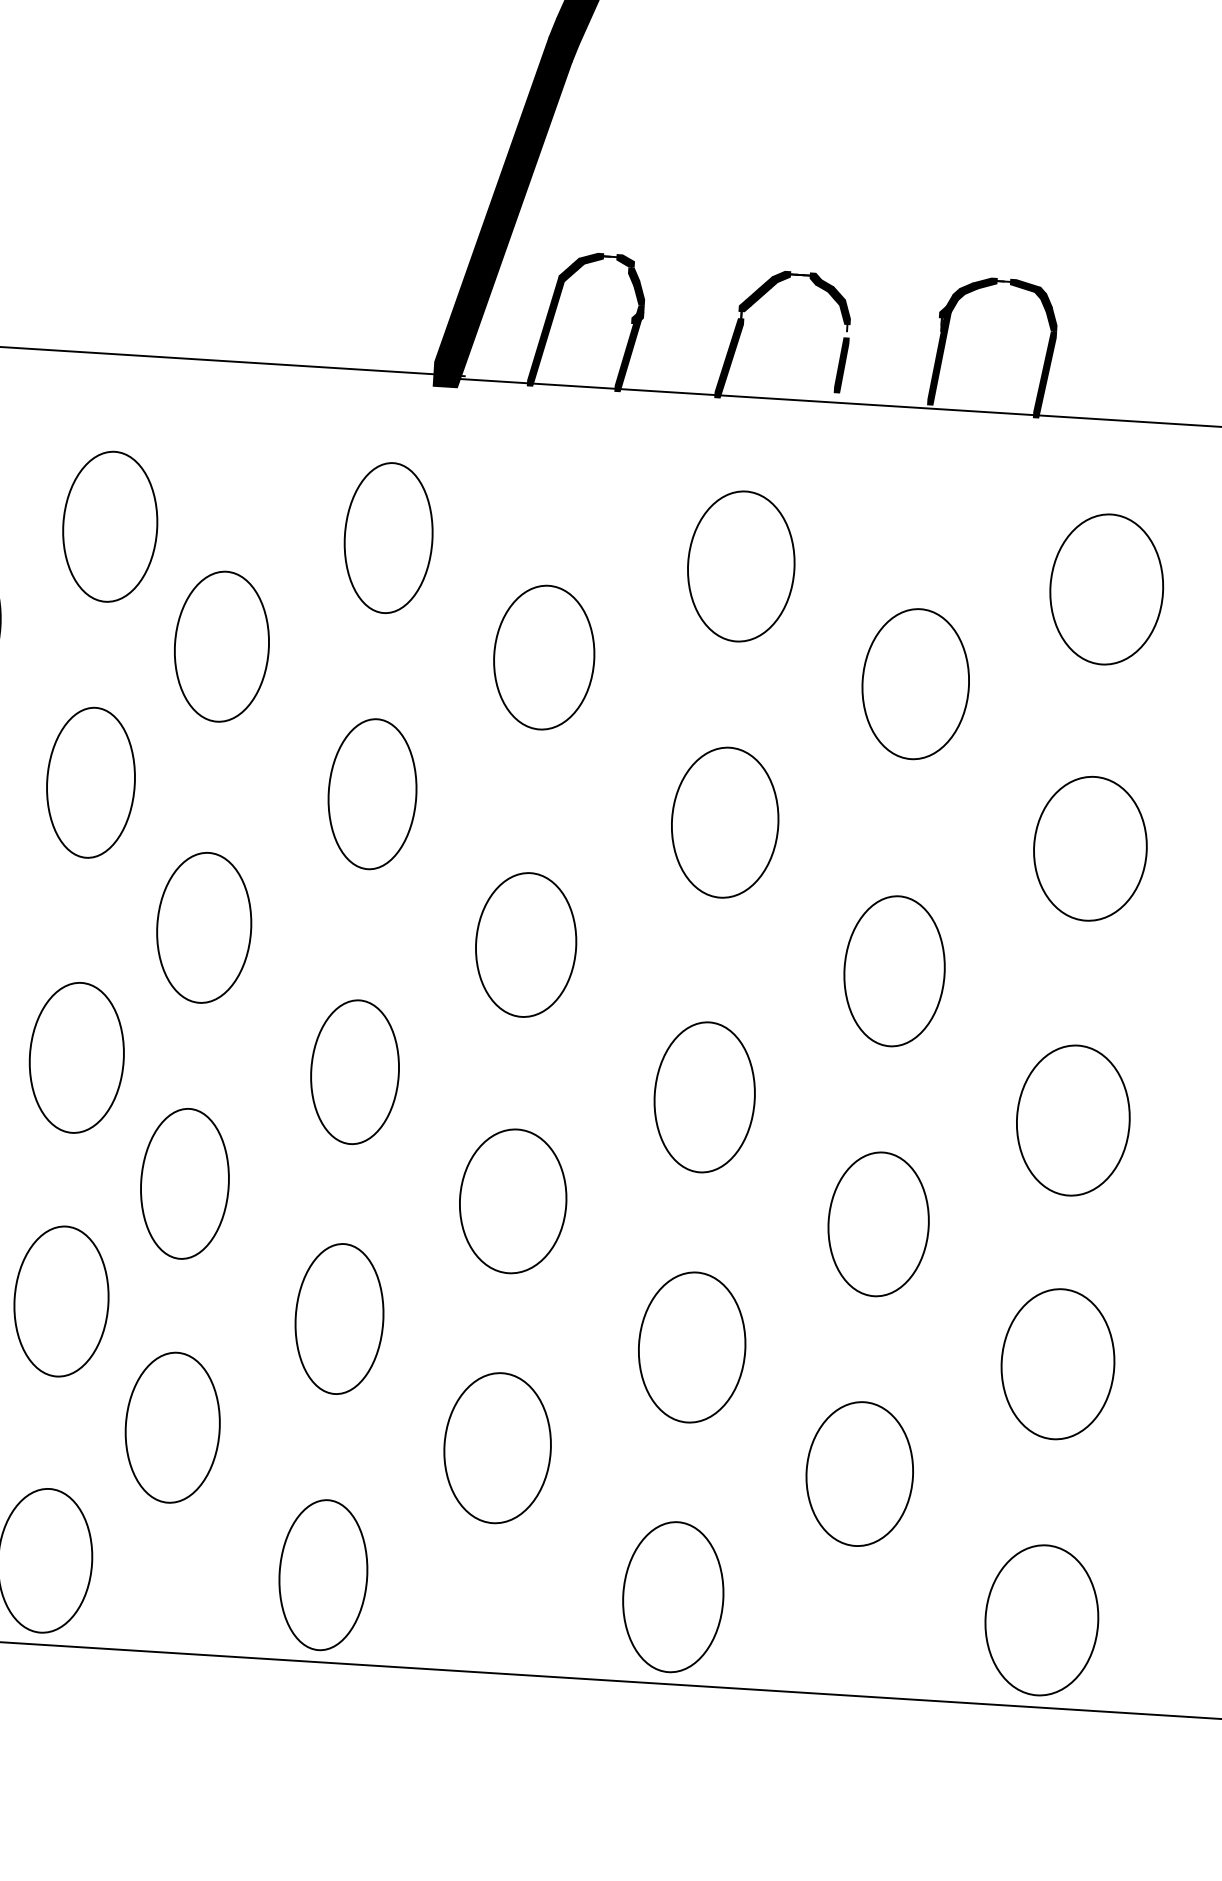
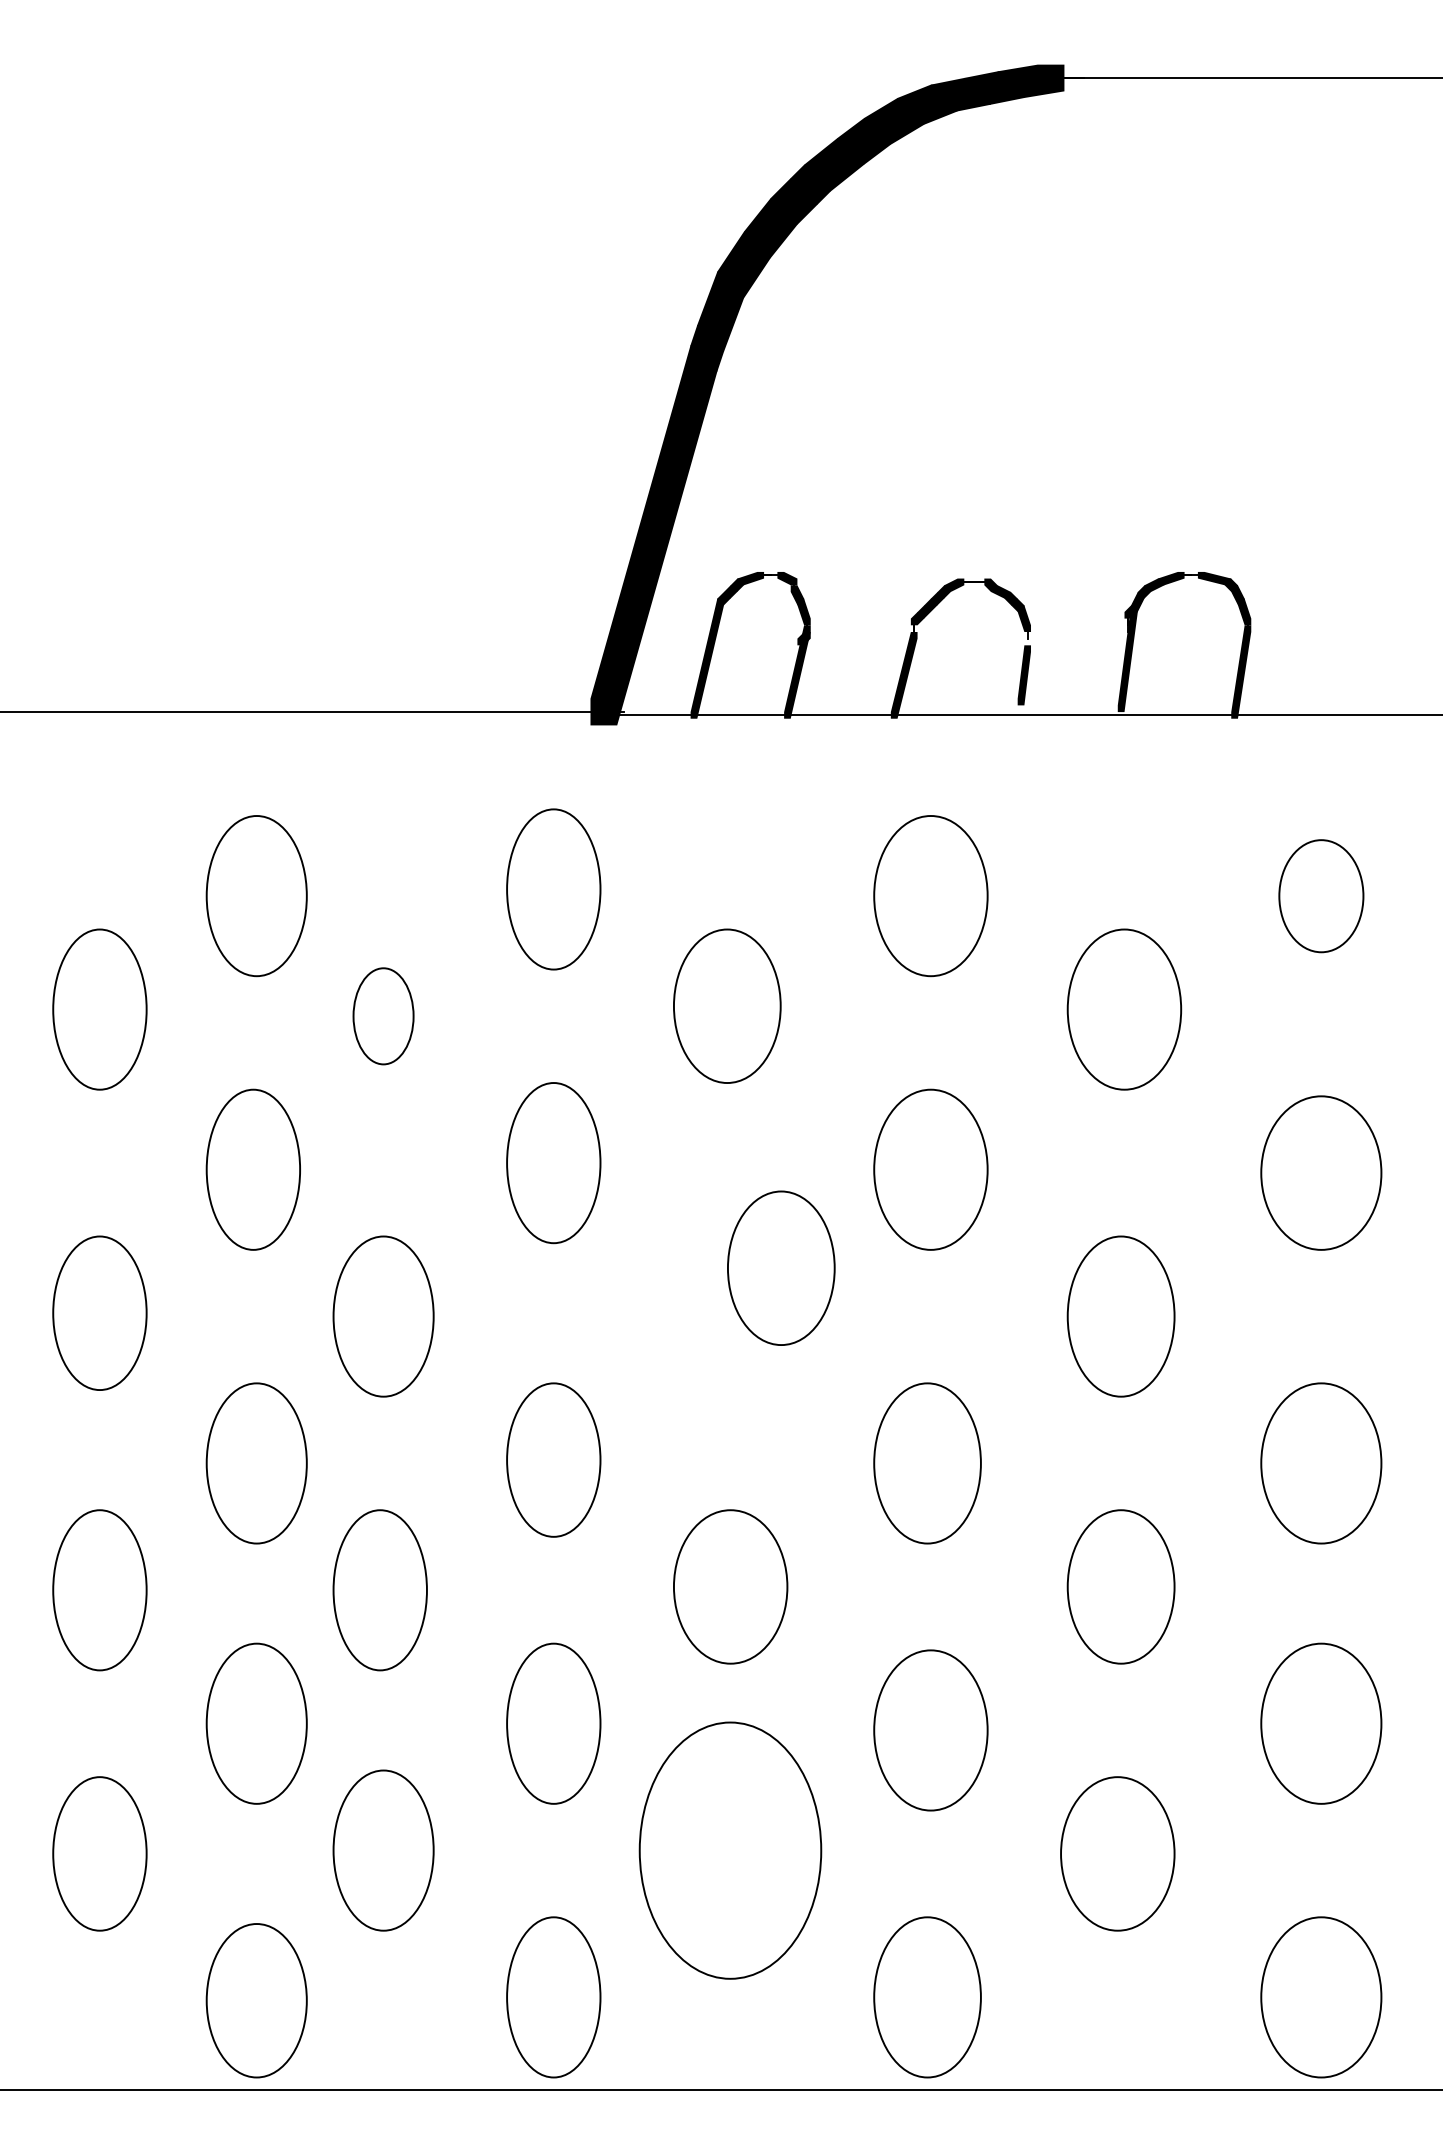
part: (1106, 589) -> (1321, 896), size x0.7
part: (221, 646) -> (383, 1016), size x0.6
part: (526, 944) -> (781, 1267), moved
part: (497, 1448) -> (730, 1850), size x1.6

